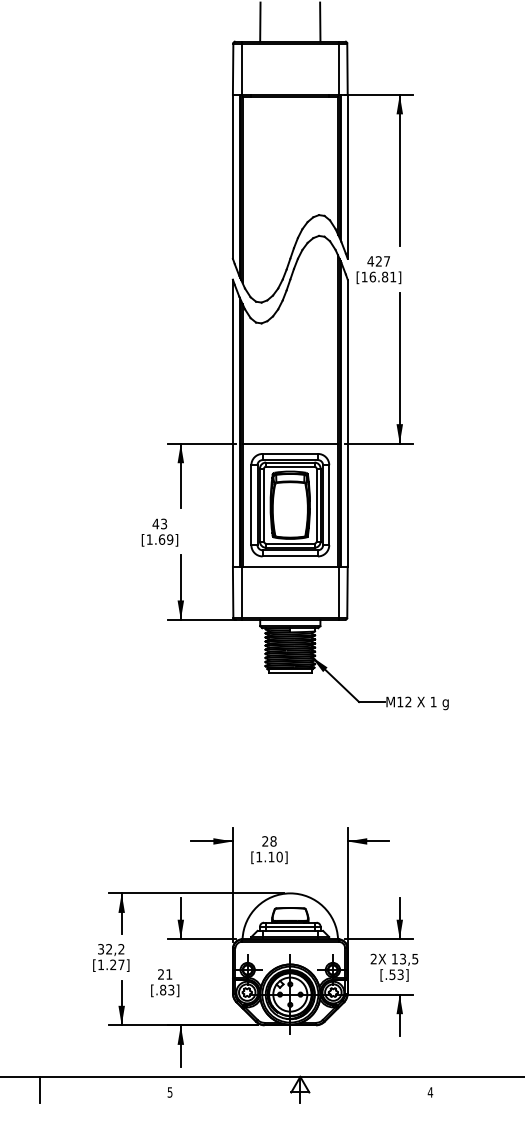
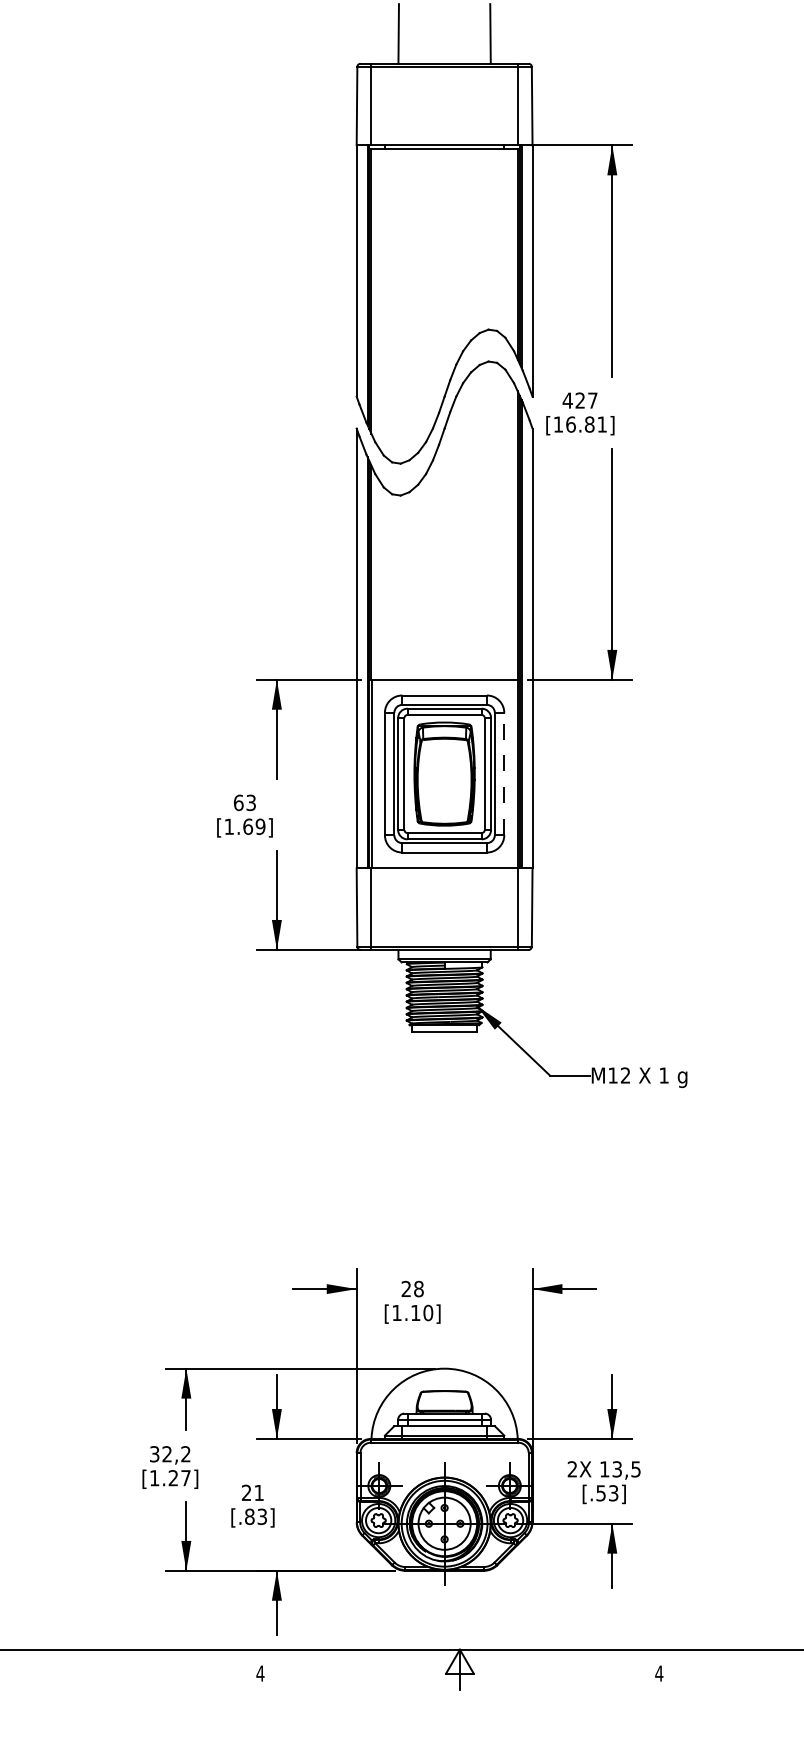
line: (329, 505) -> (504, 774), solid -> dashed
text: (155, 523) -> (238, 802), 43 -> 63
line: (39, 1089) -> (60, 1669), removed
text: (169, 1092) -> (259, 1673), 5 -> 4

